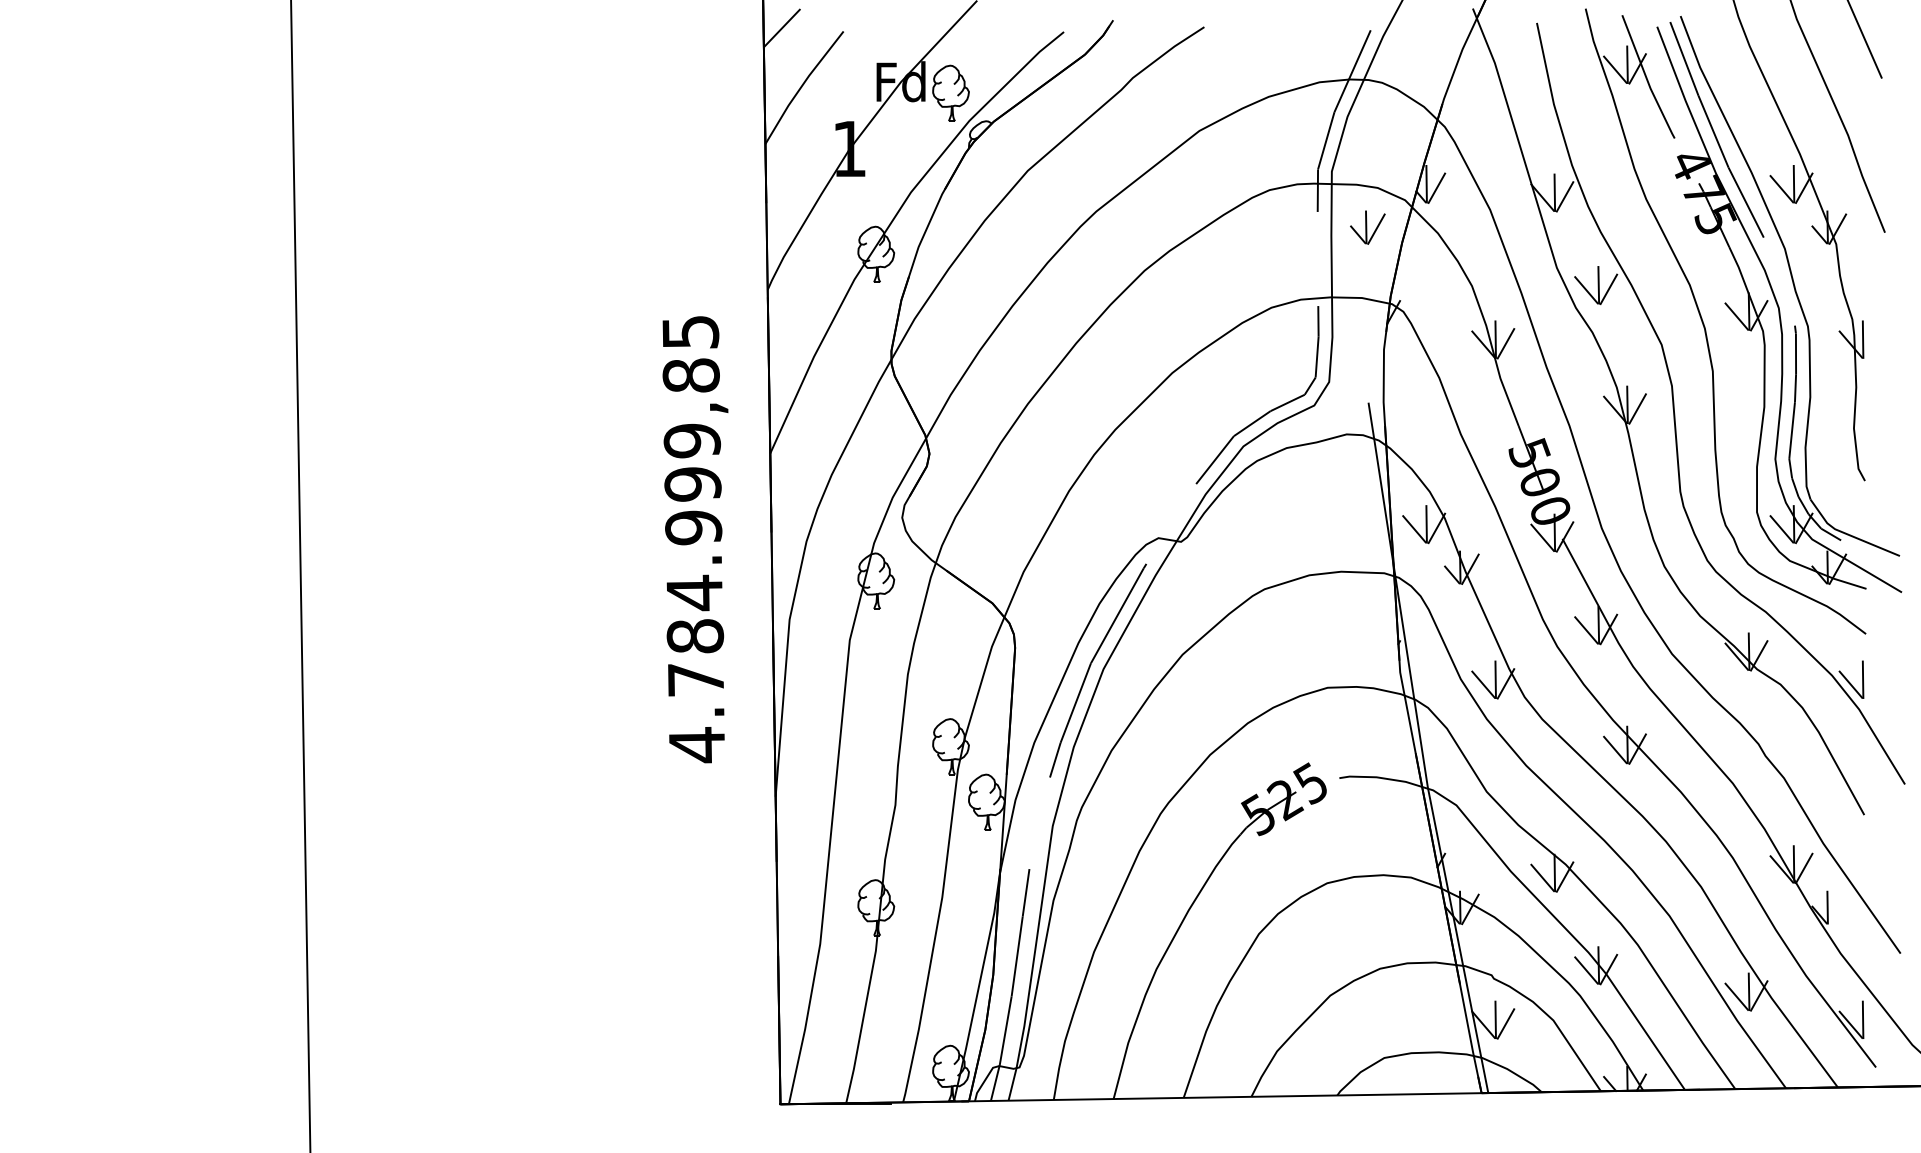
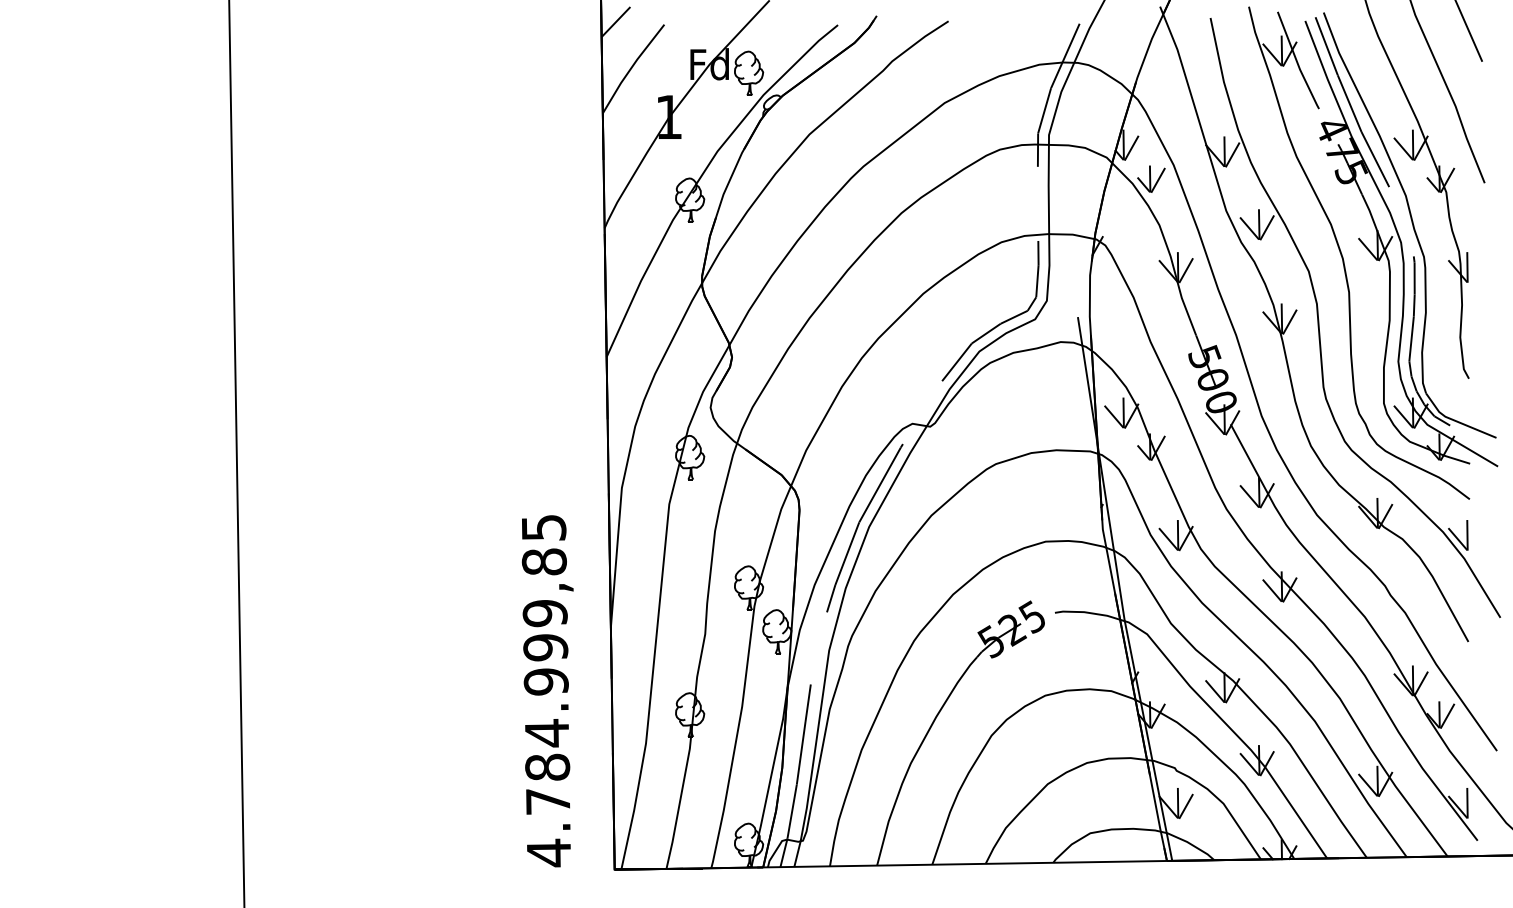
part: (1367, 227) -> (1151, 179), moved
text: (695, 539) -> (547, 691), moved
line: (1837, 909) -> (1447, 716), added

